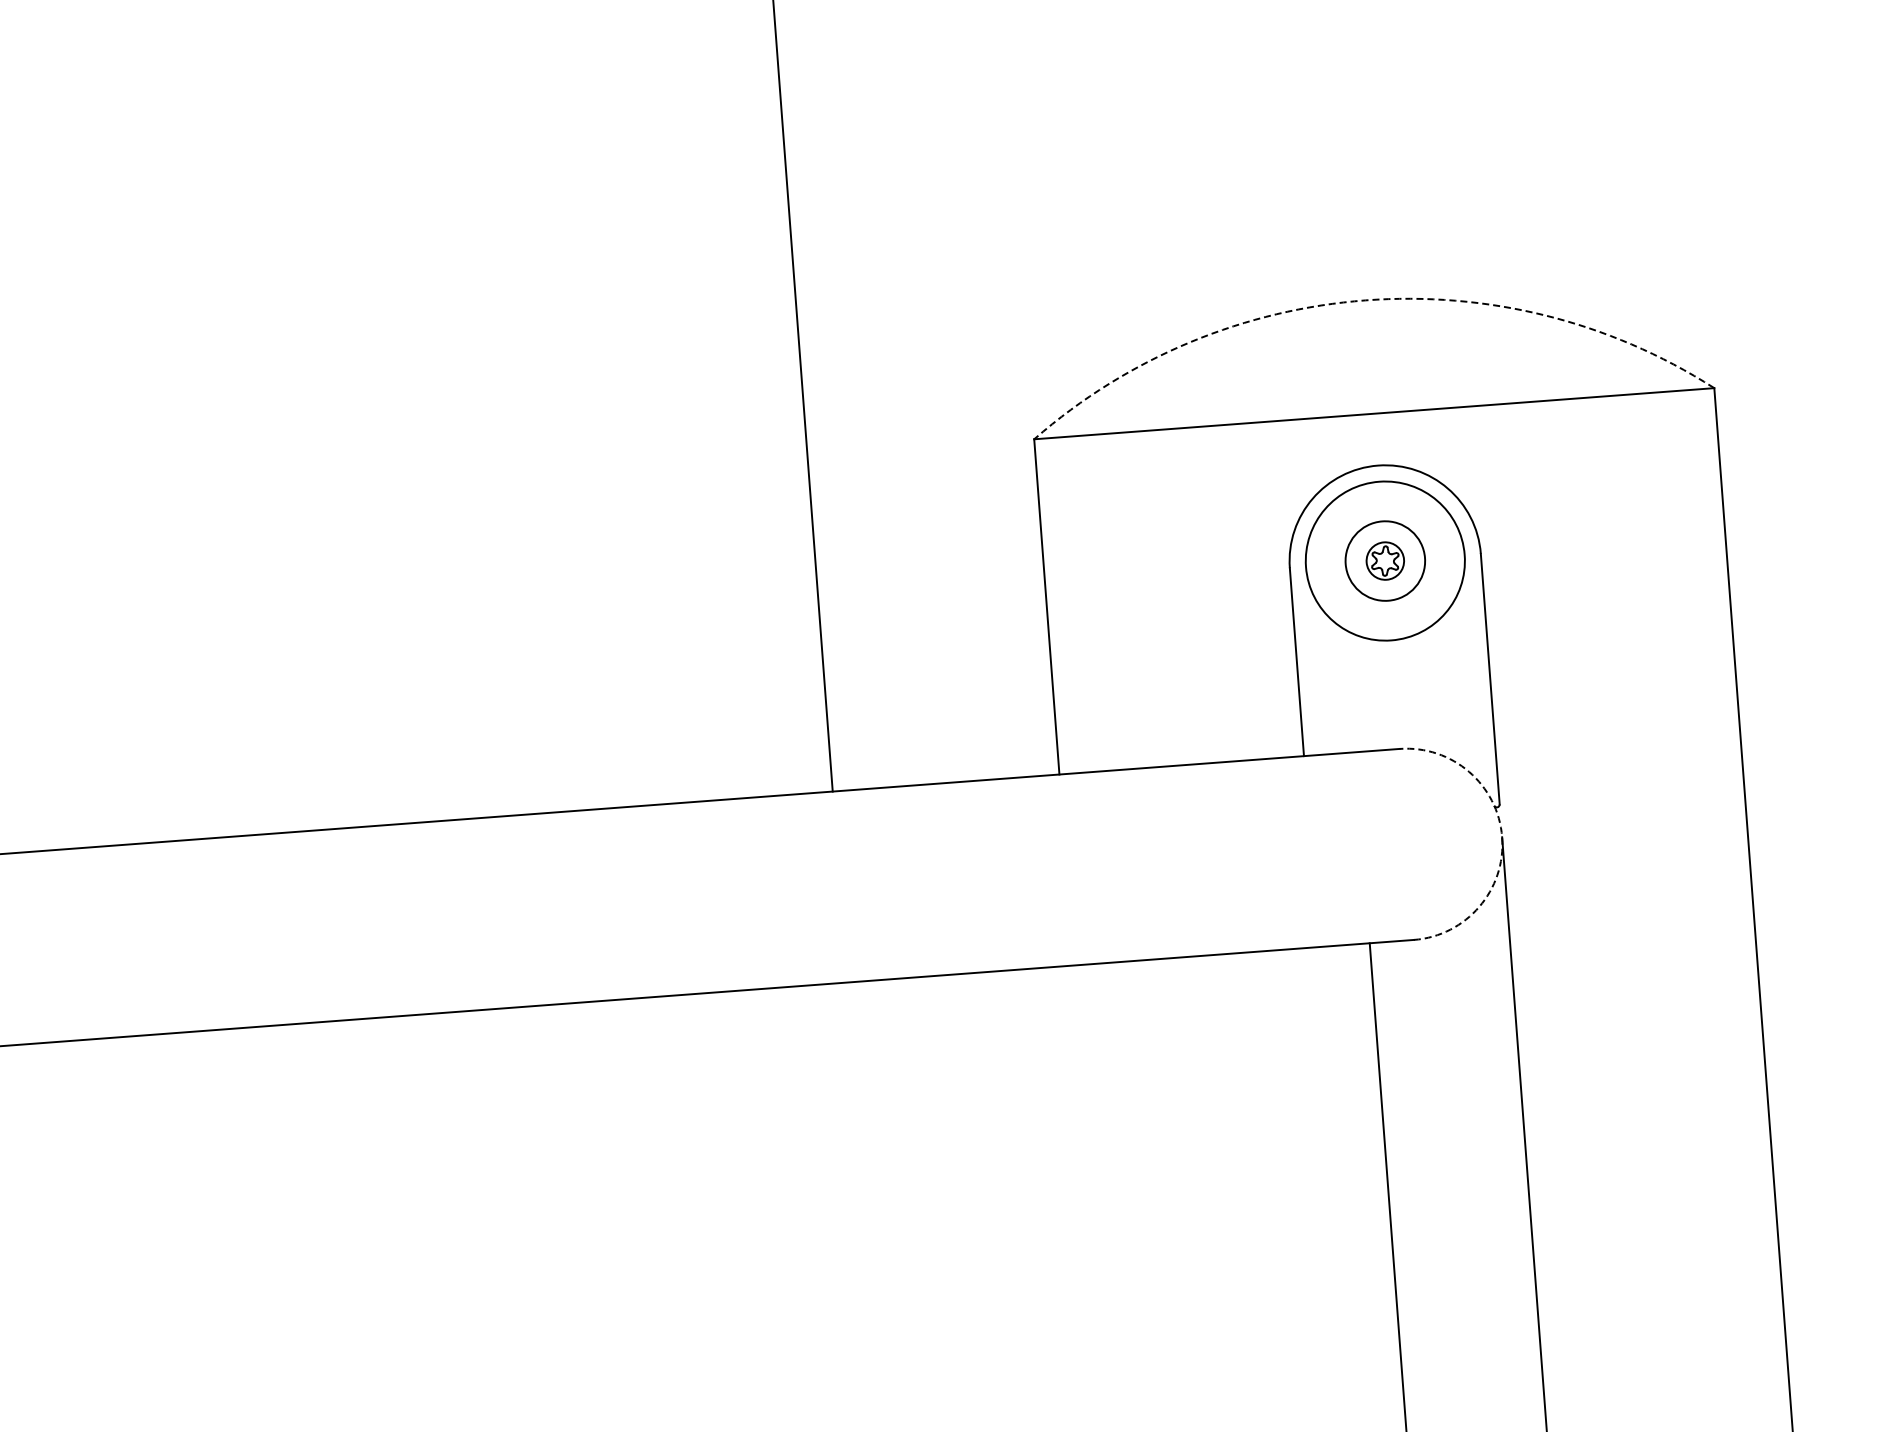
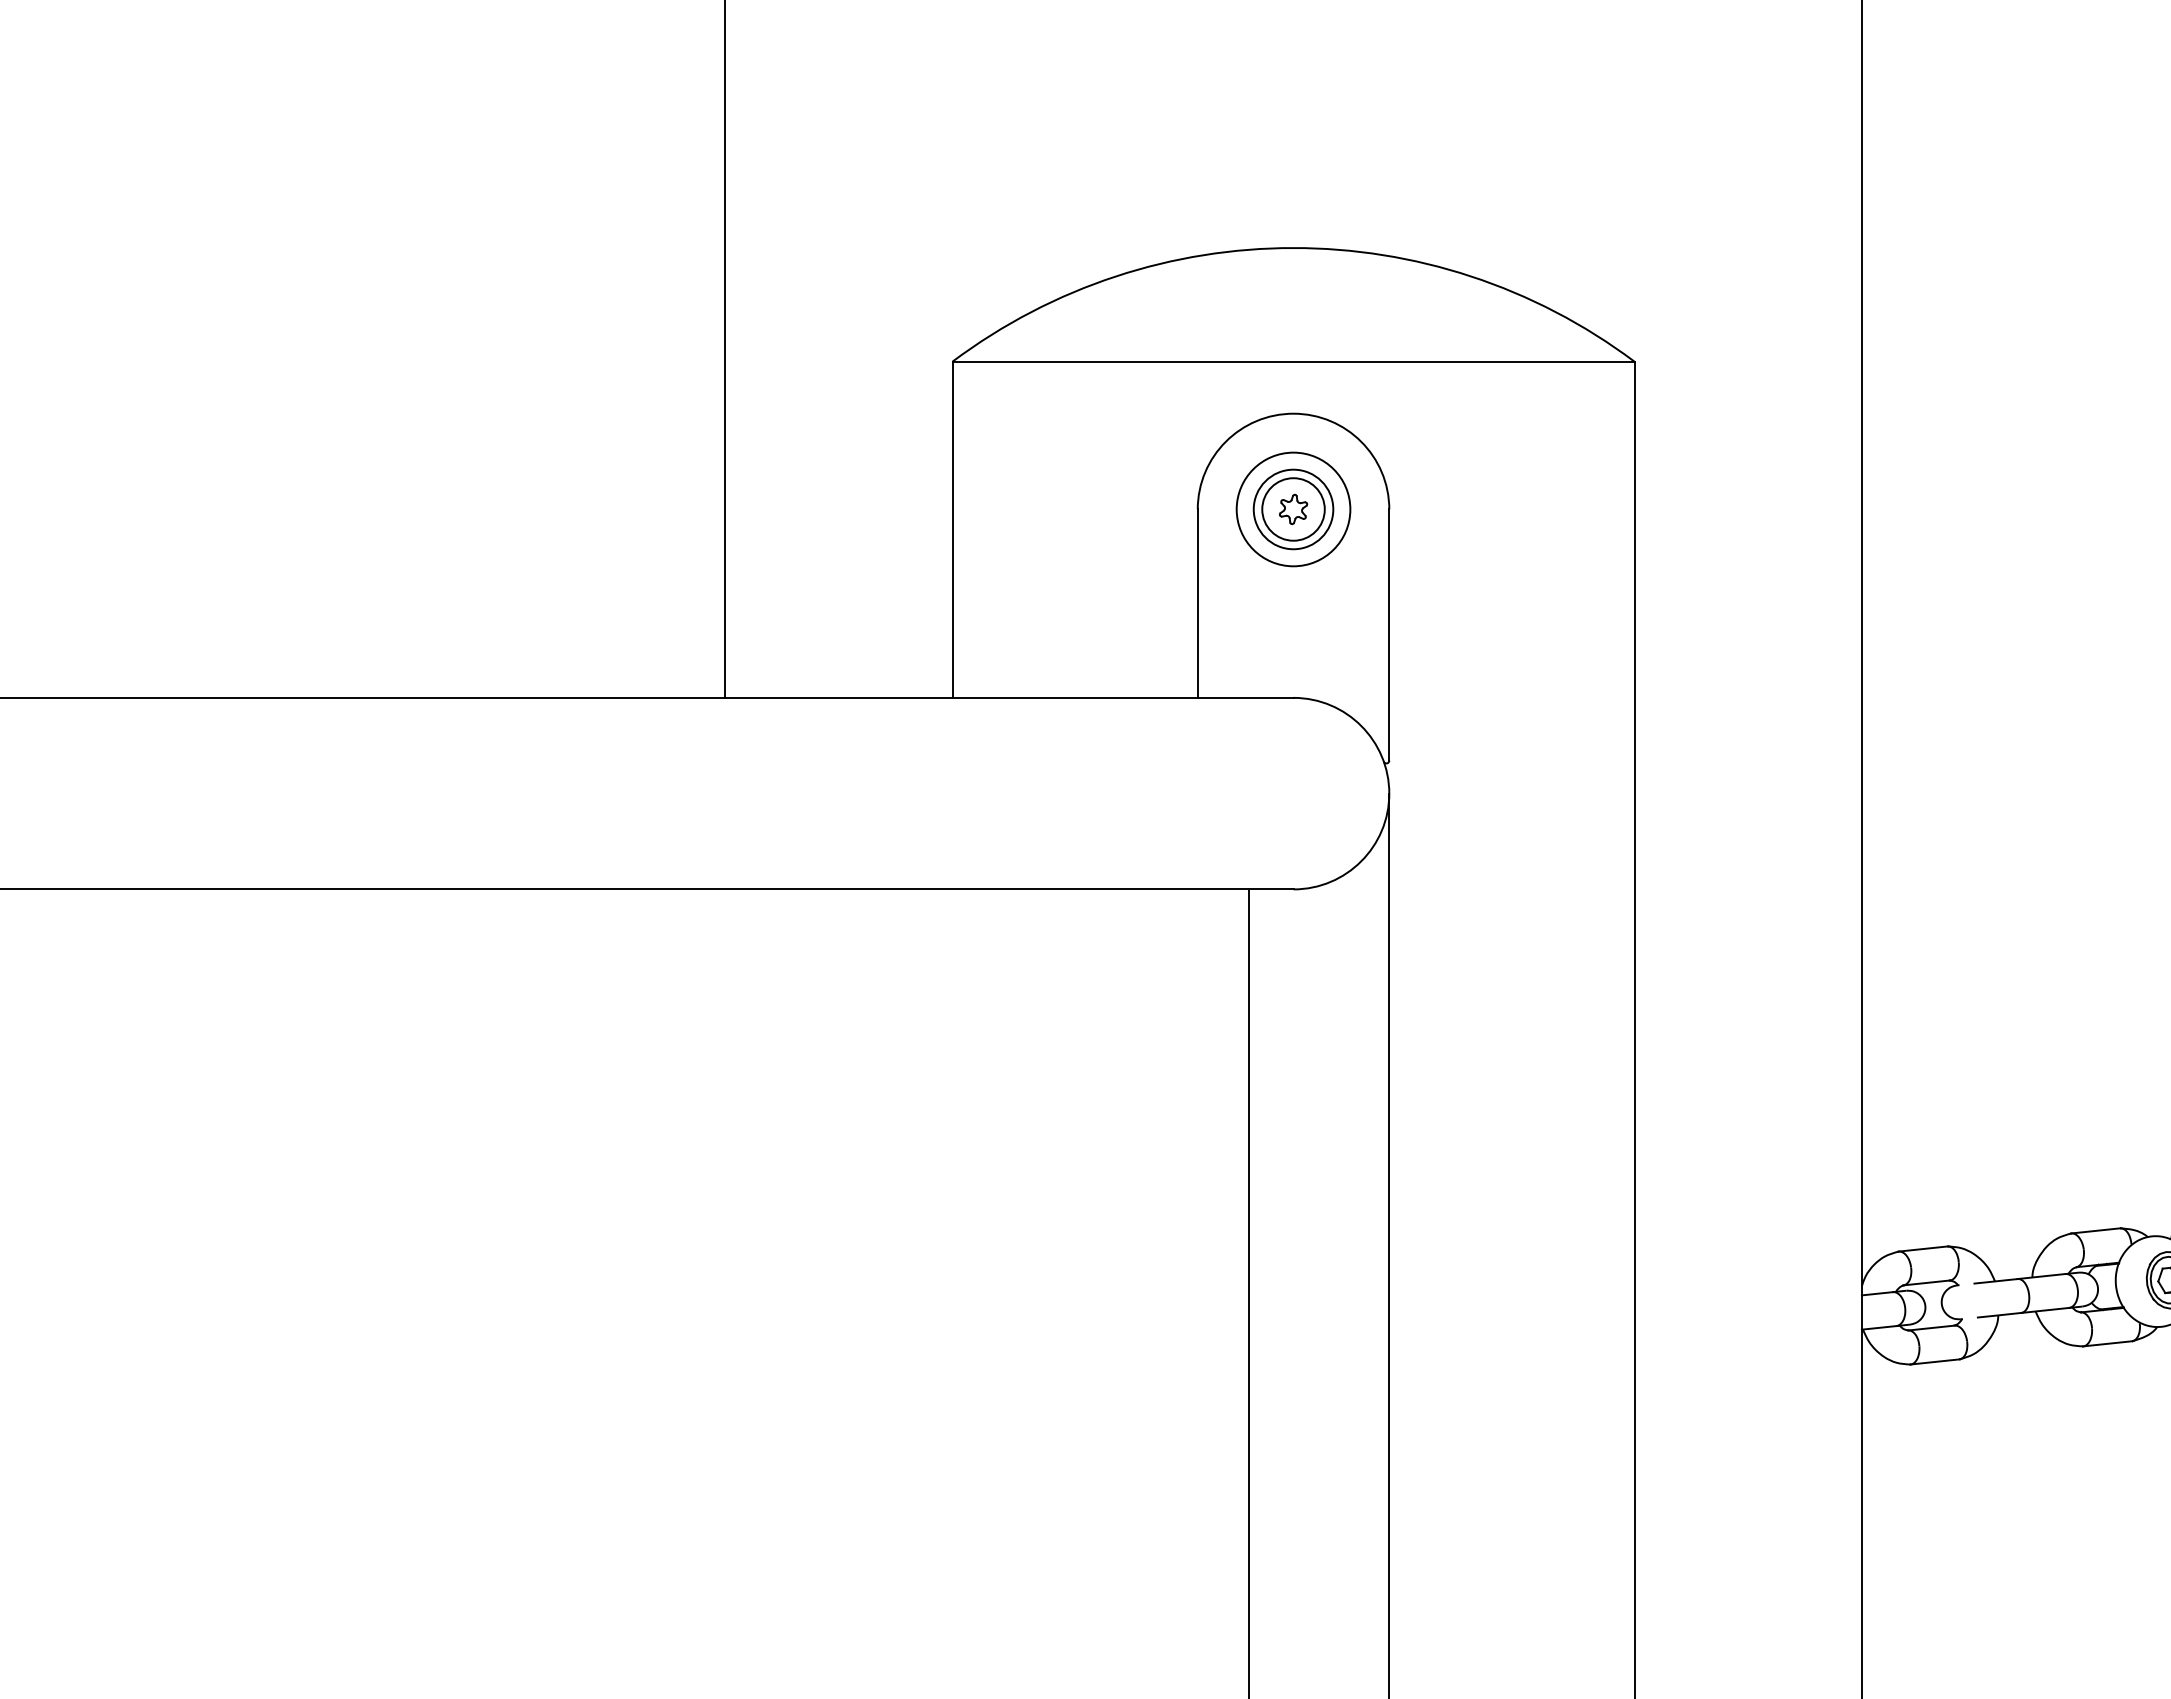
arc: (1365, 300) -> (1293, 248), dashed -> solid
circle: (1385, 561) -> (1293, 509), size x0.71
circle: (1385, 561) -> (1293, 509), size x1.67
arc: (1502, 837) -> (1389, 793), dashed -> solid

